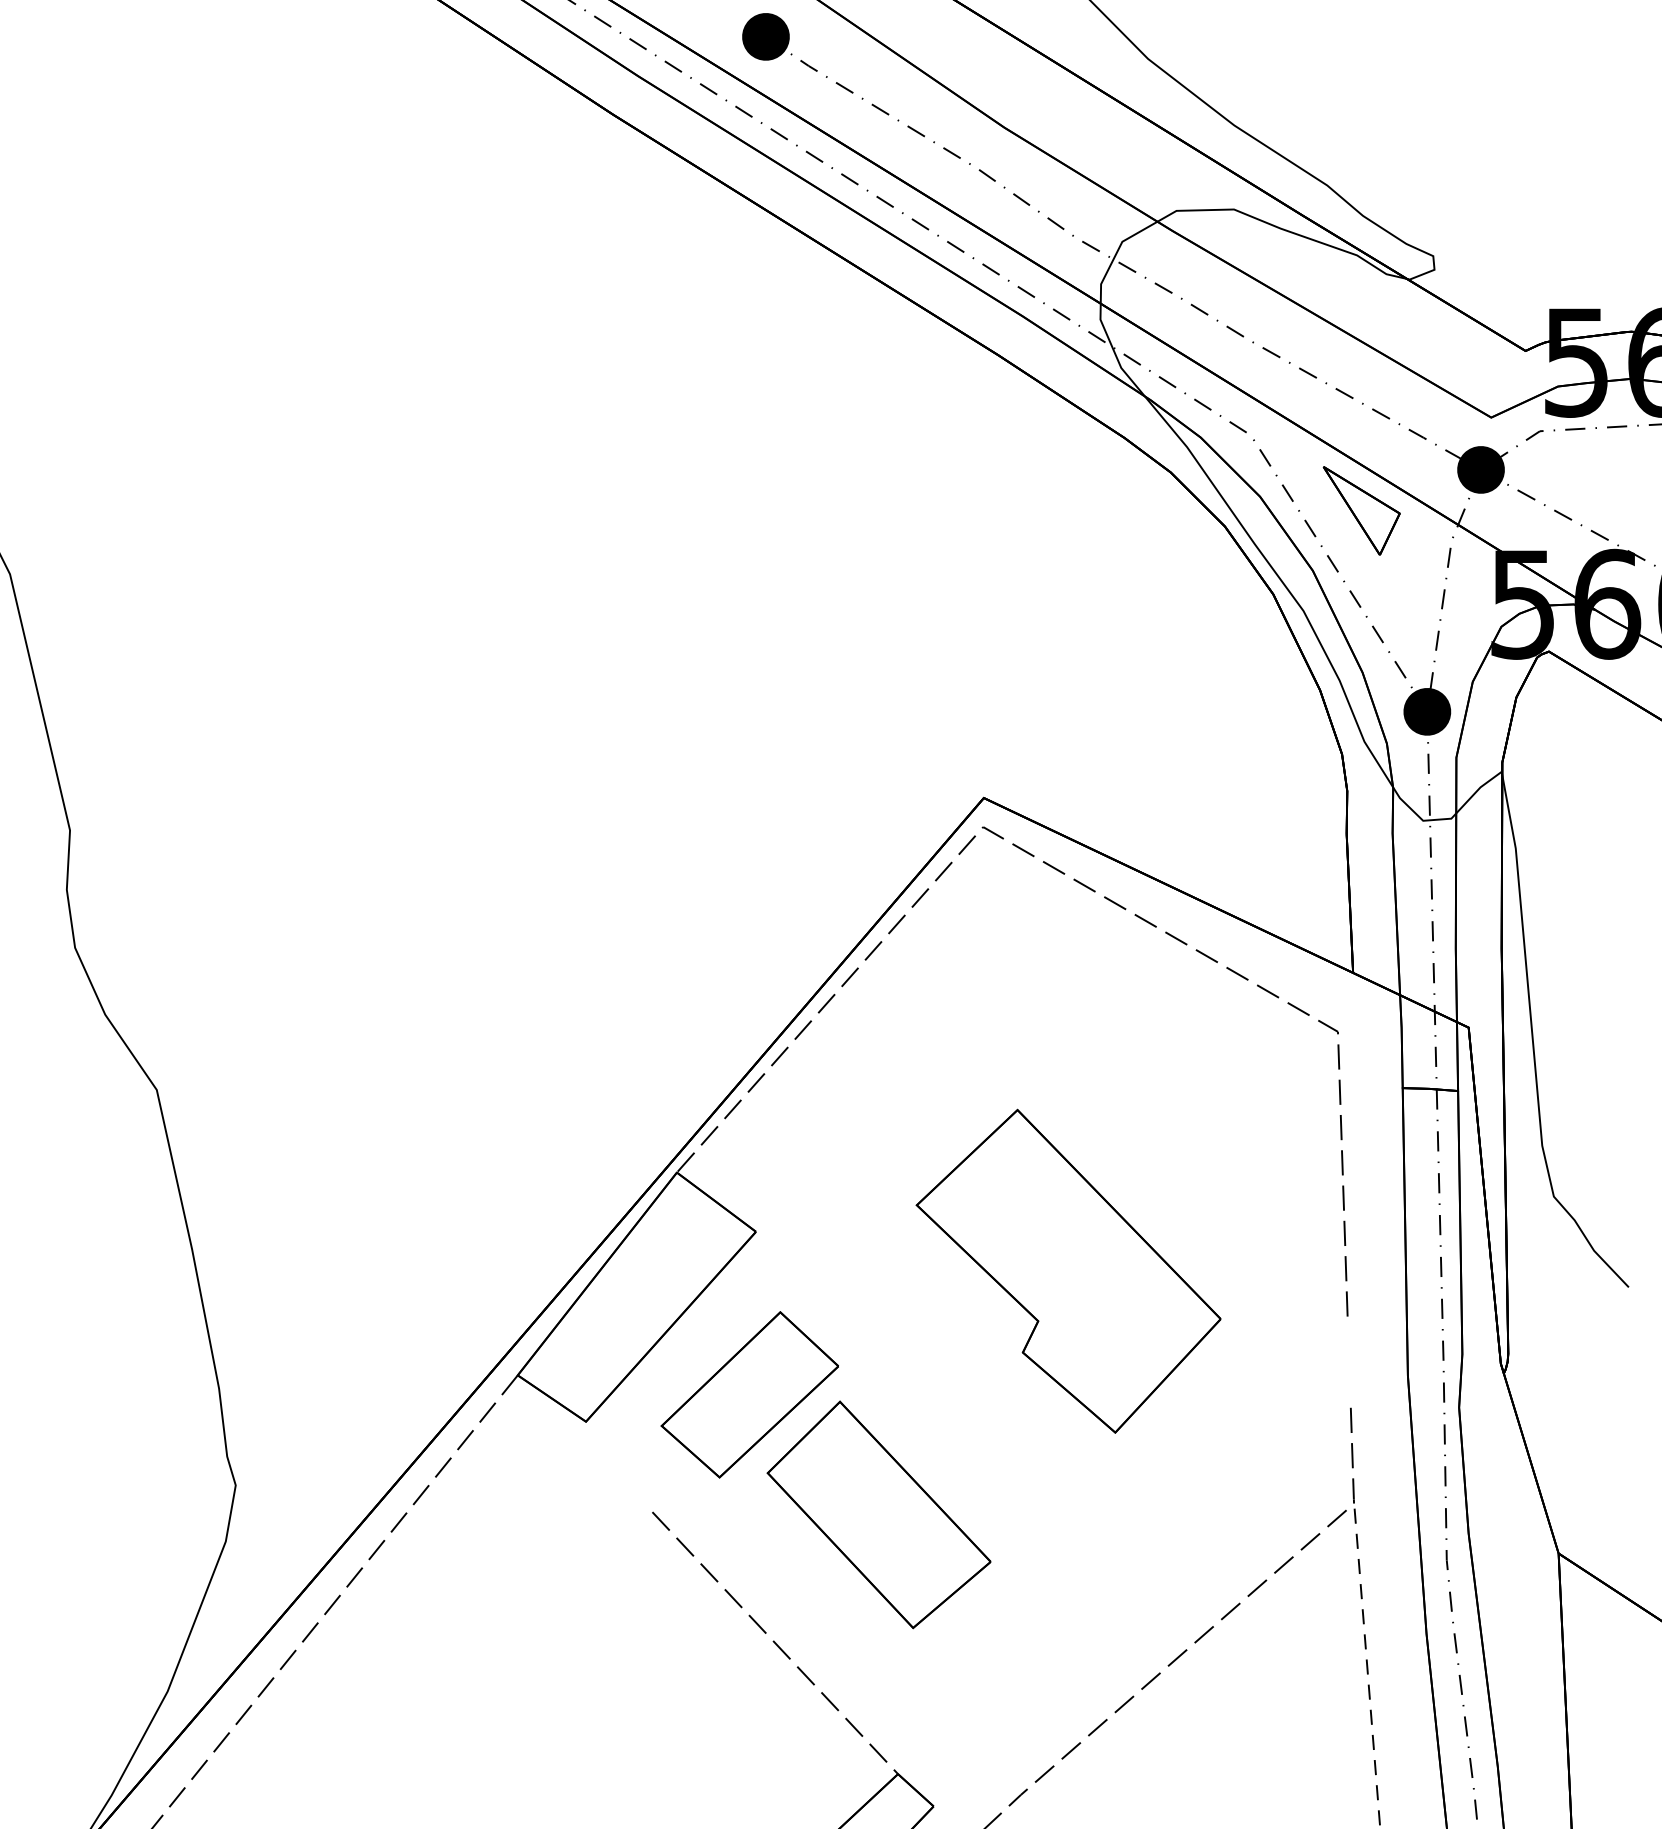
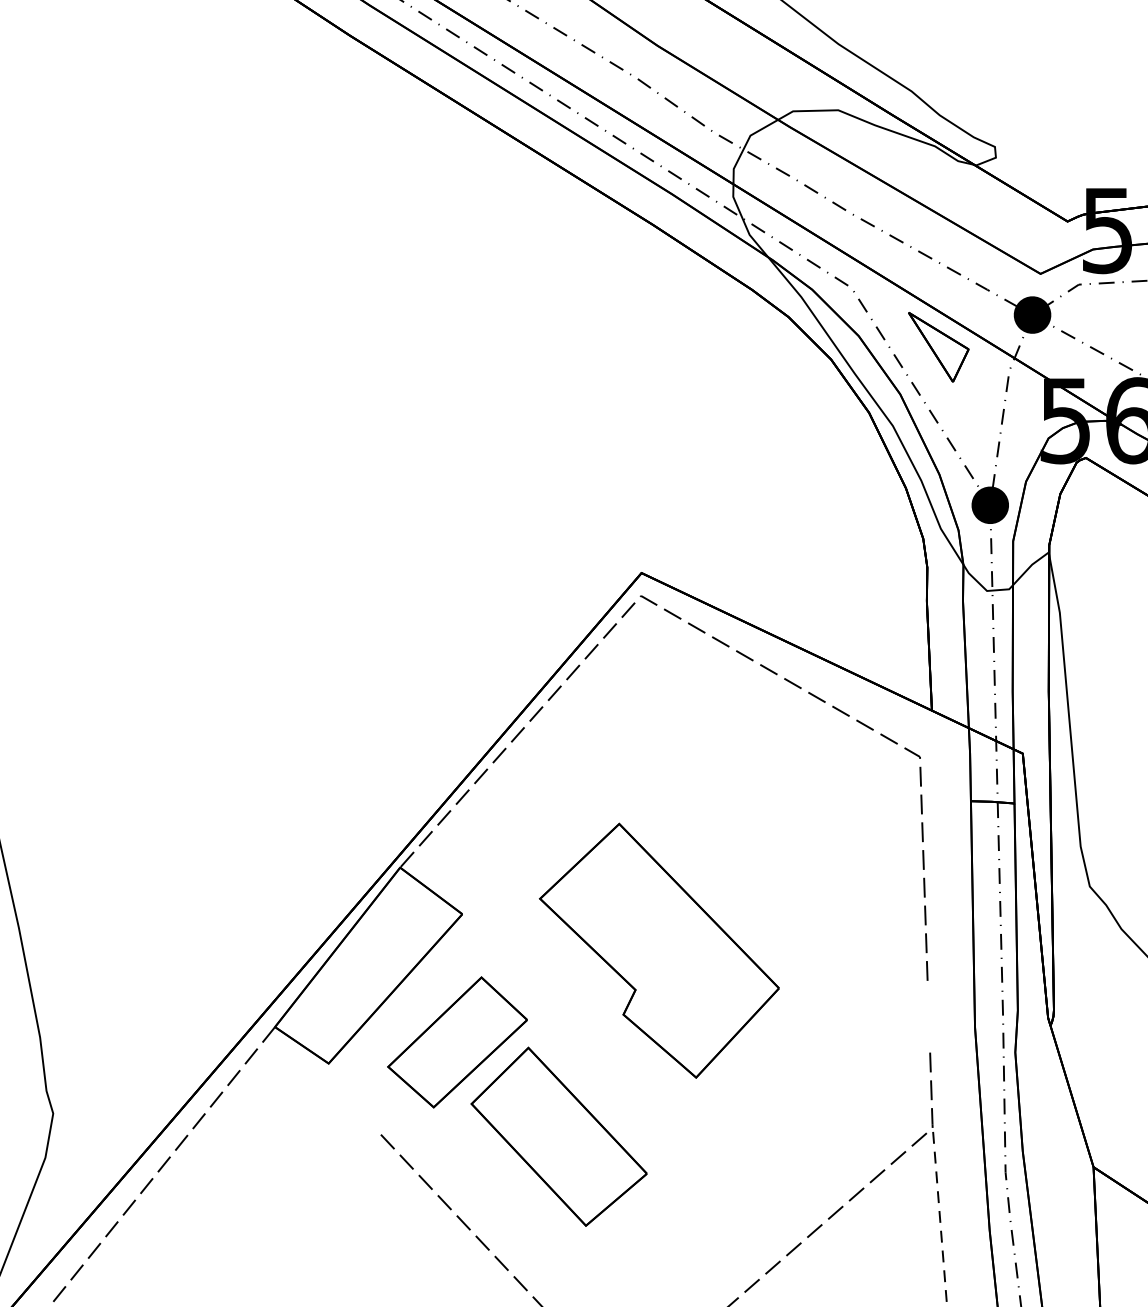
part: (1068, 1270) -> (659, 950), moved

